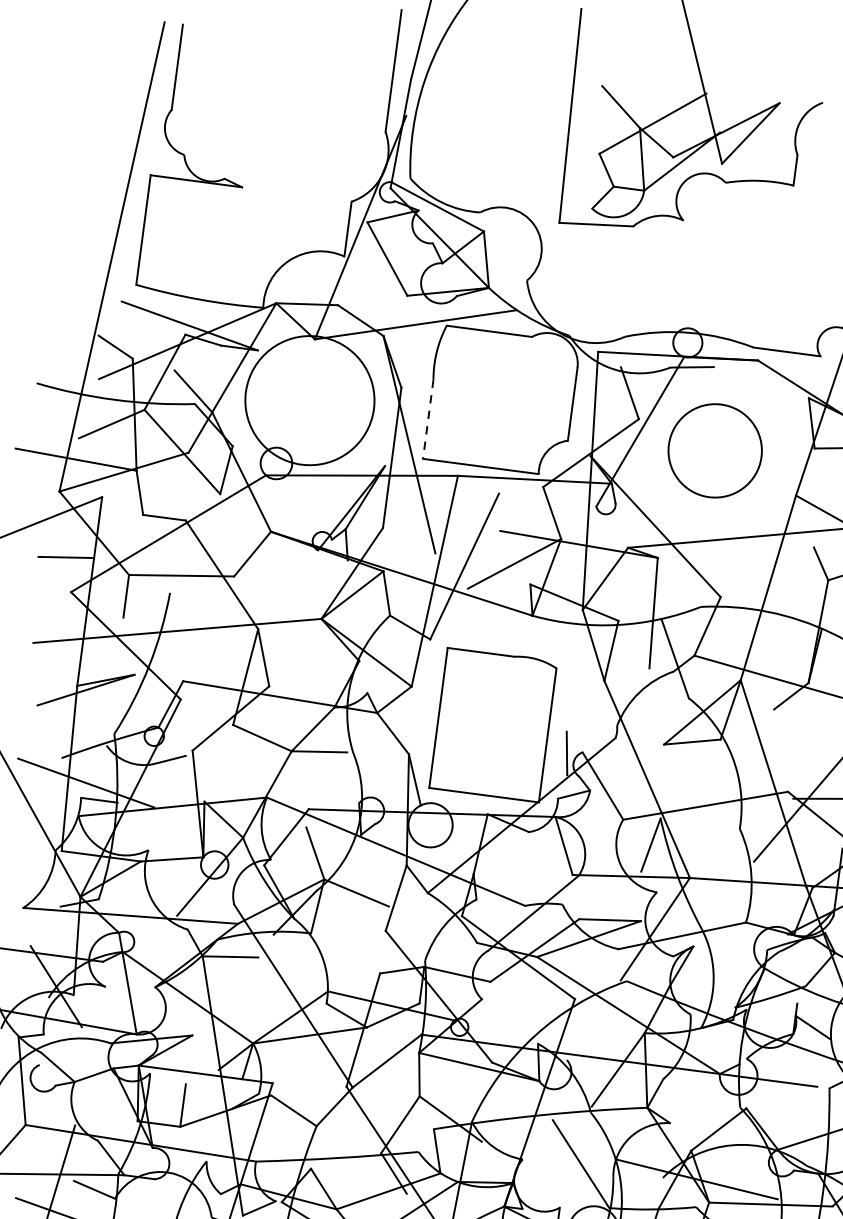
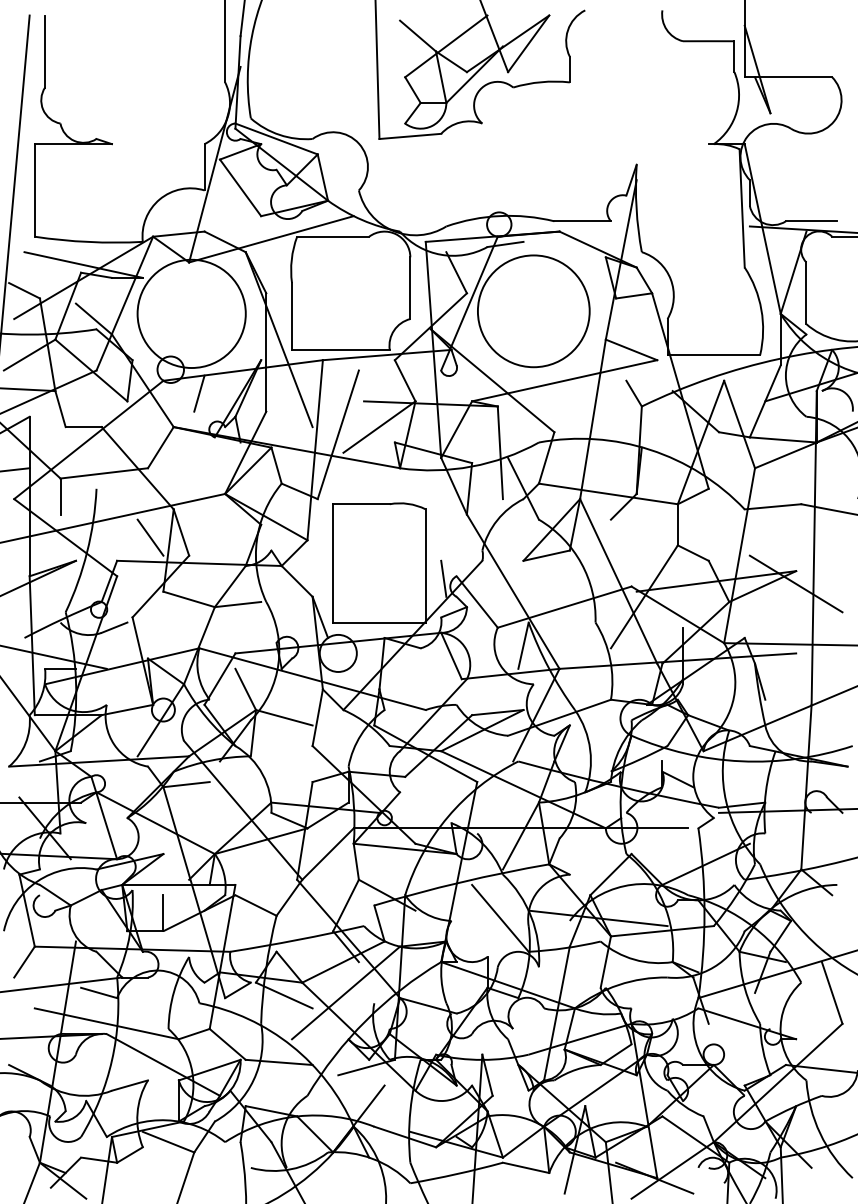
line: (428, 419) -> (292, 316), dashed -> solid
circle: (714, 451) -> (533, 311), size x1.43
line: (306, 496) -> (199, 393), added
line: (226, 658) -> (150, 537), added

